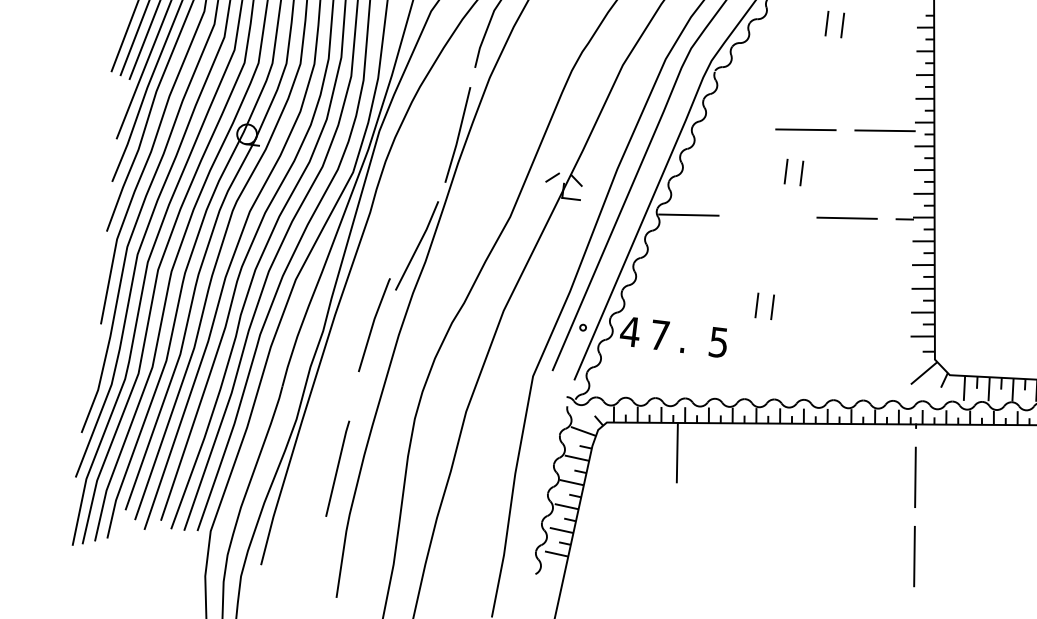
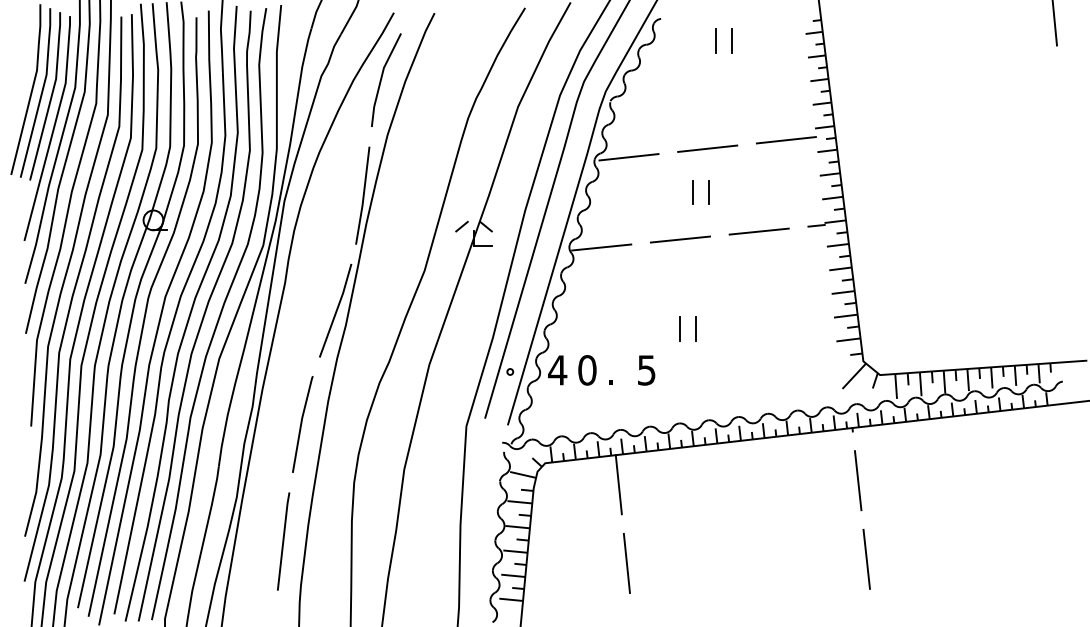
line: (726, 128) -> (628, 157), added
line: (768, 216) -> (680, 239), added
line: (374, 324) -> (302, 423), moved
text: (659, 335) -> (587, 370), 7 -> 0
line: (675, 530) -> (626, 562), added

